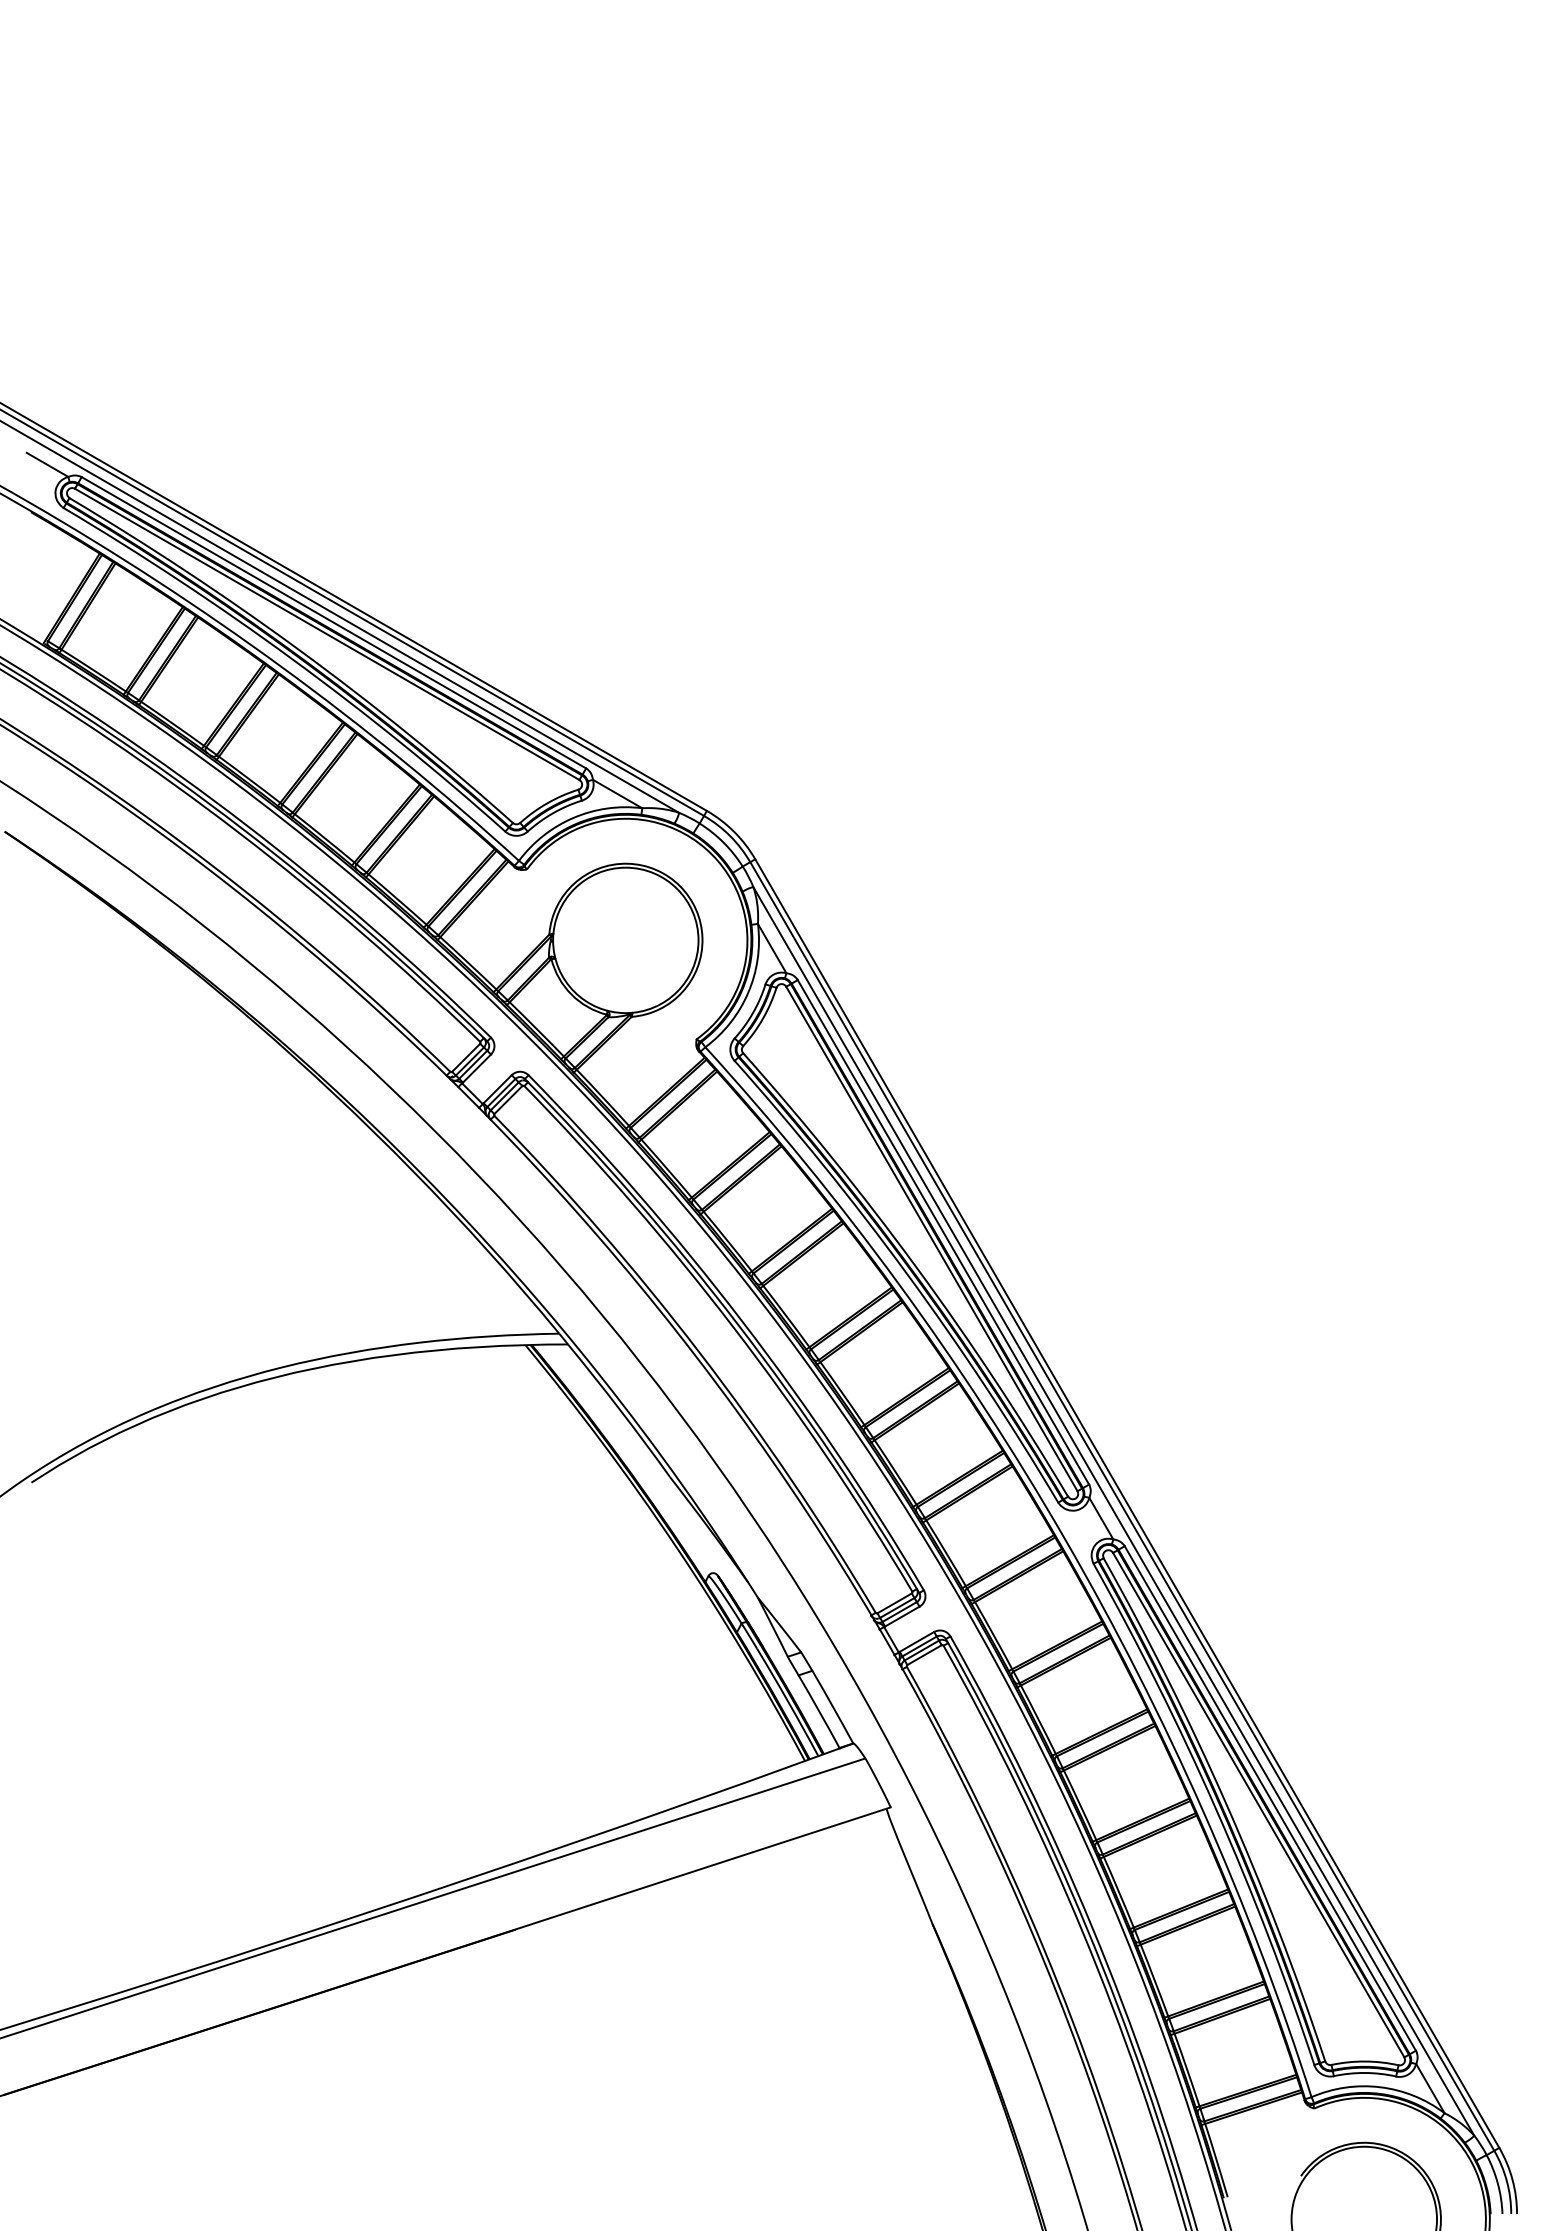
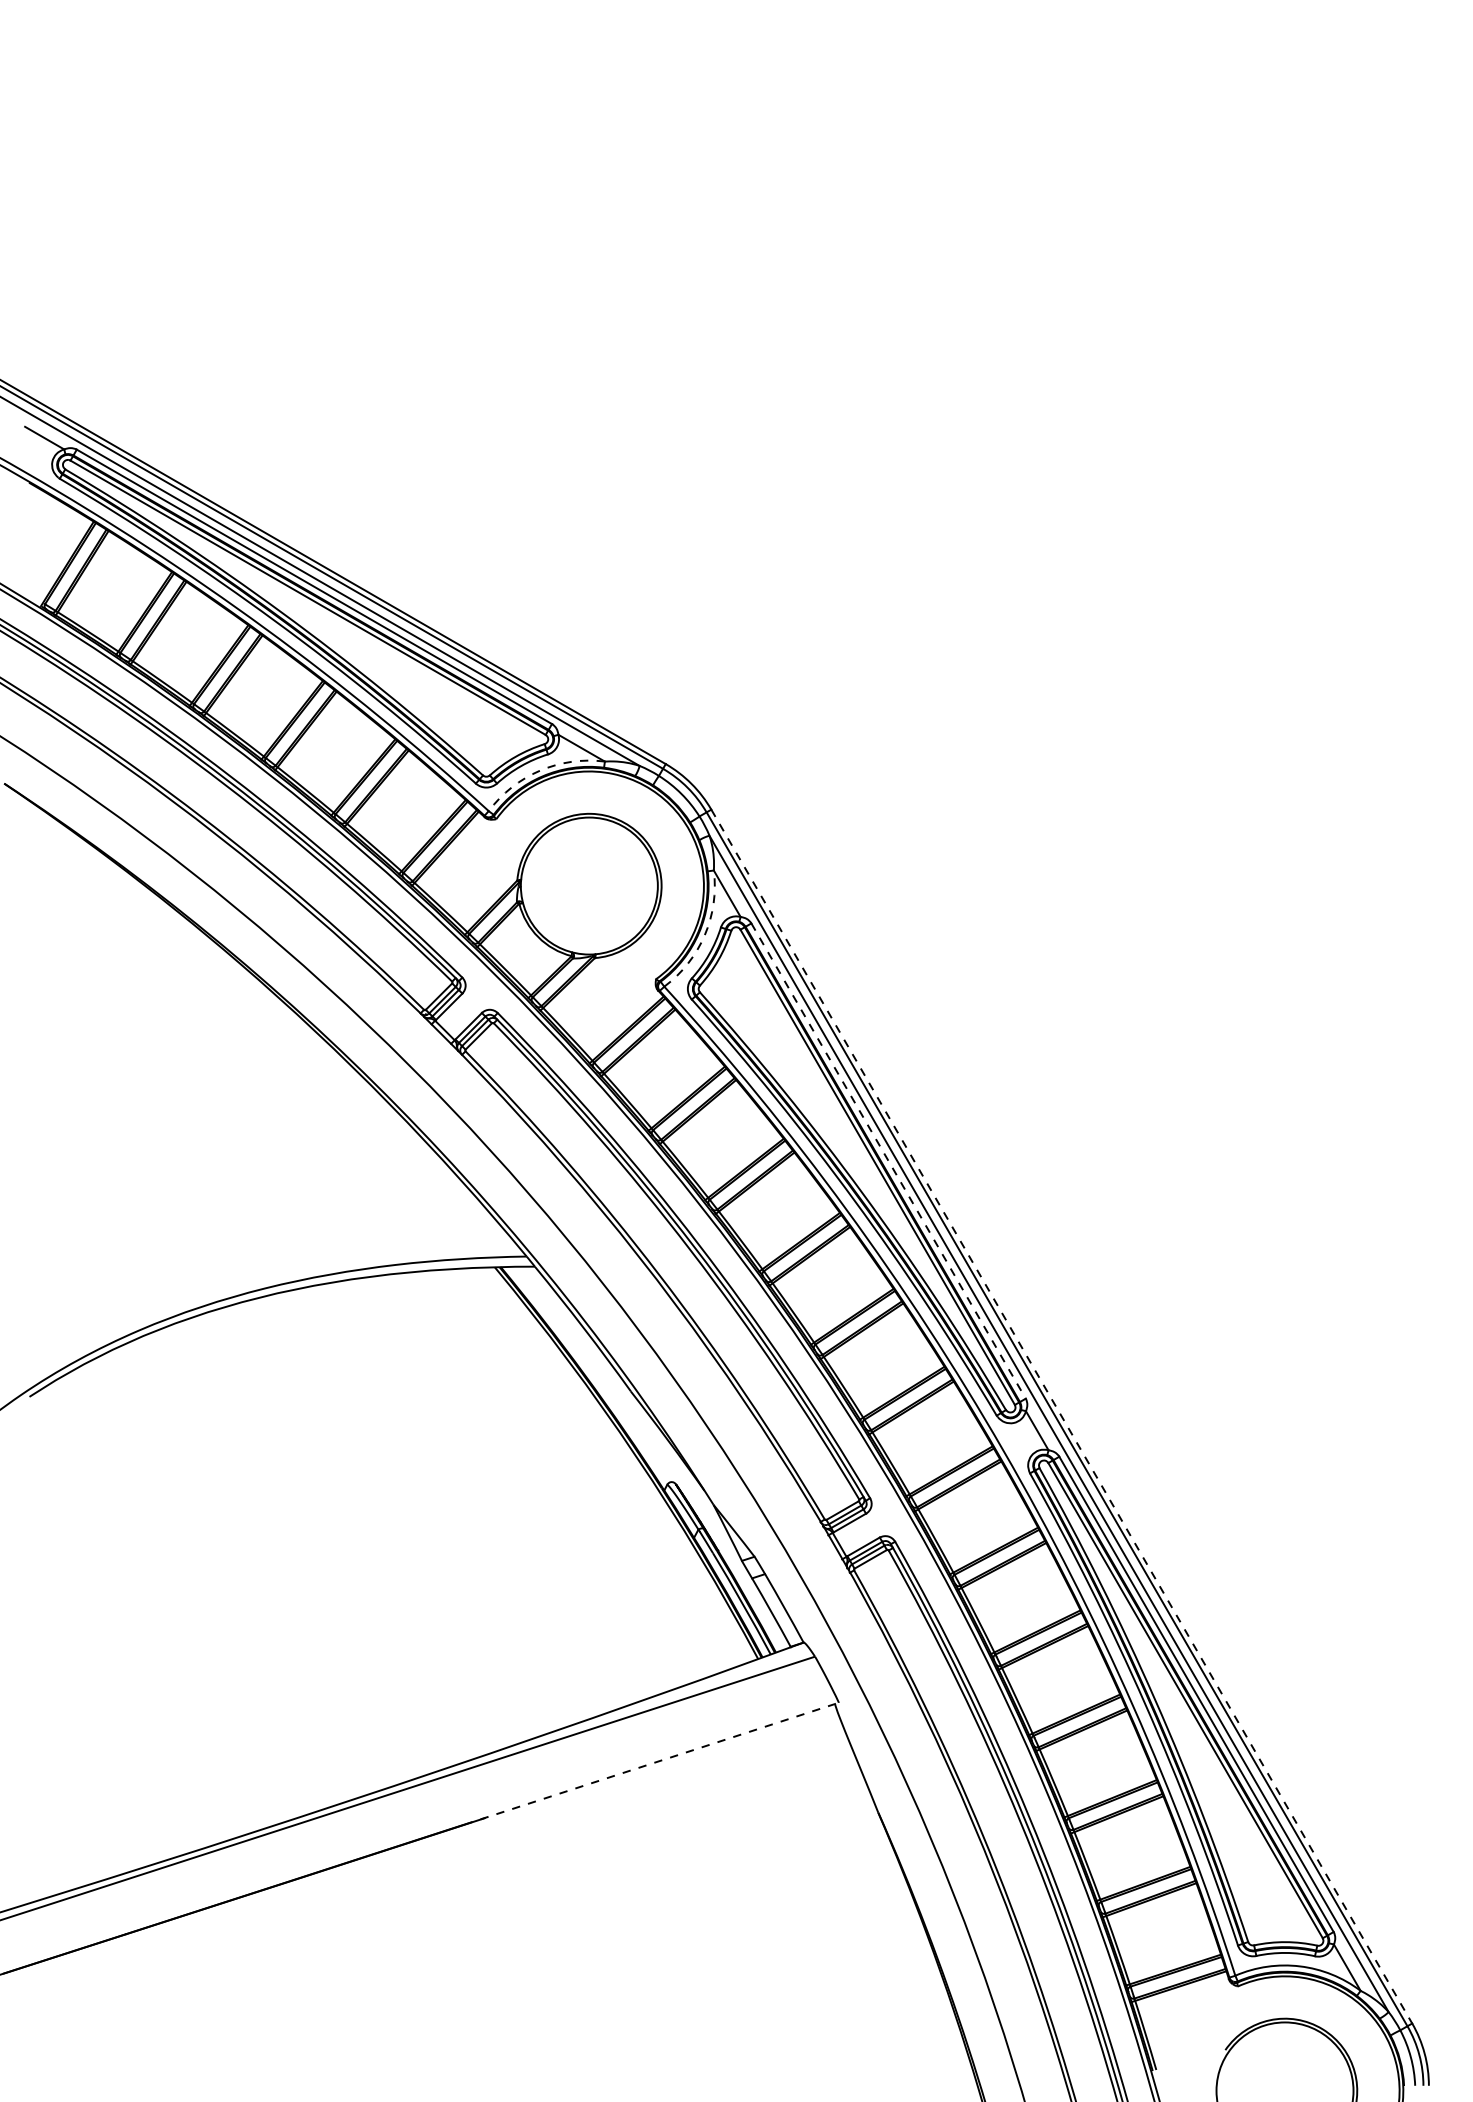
arc: (573, 817) -> (540, 770), solid -> dashed
arc: (748, 992) -> (704, 935), solid -> dashed
line: (943, 1232) -> (888, 1161), solid -> dashed
line: (1127, 1503) -> (1061, 1416), solid -> dashed
line: (692, 1872) -> (652, 1764), solid -> dashed

